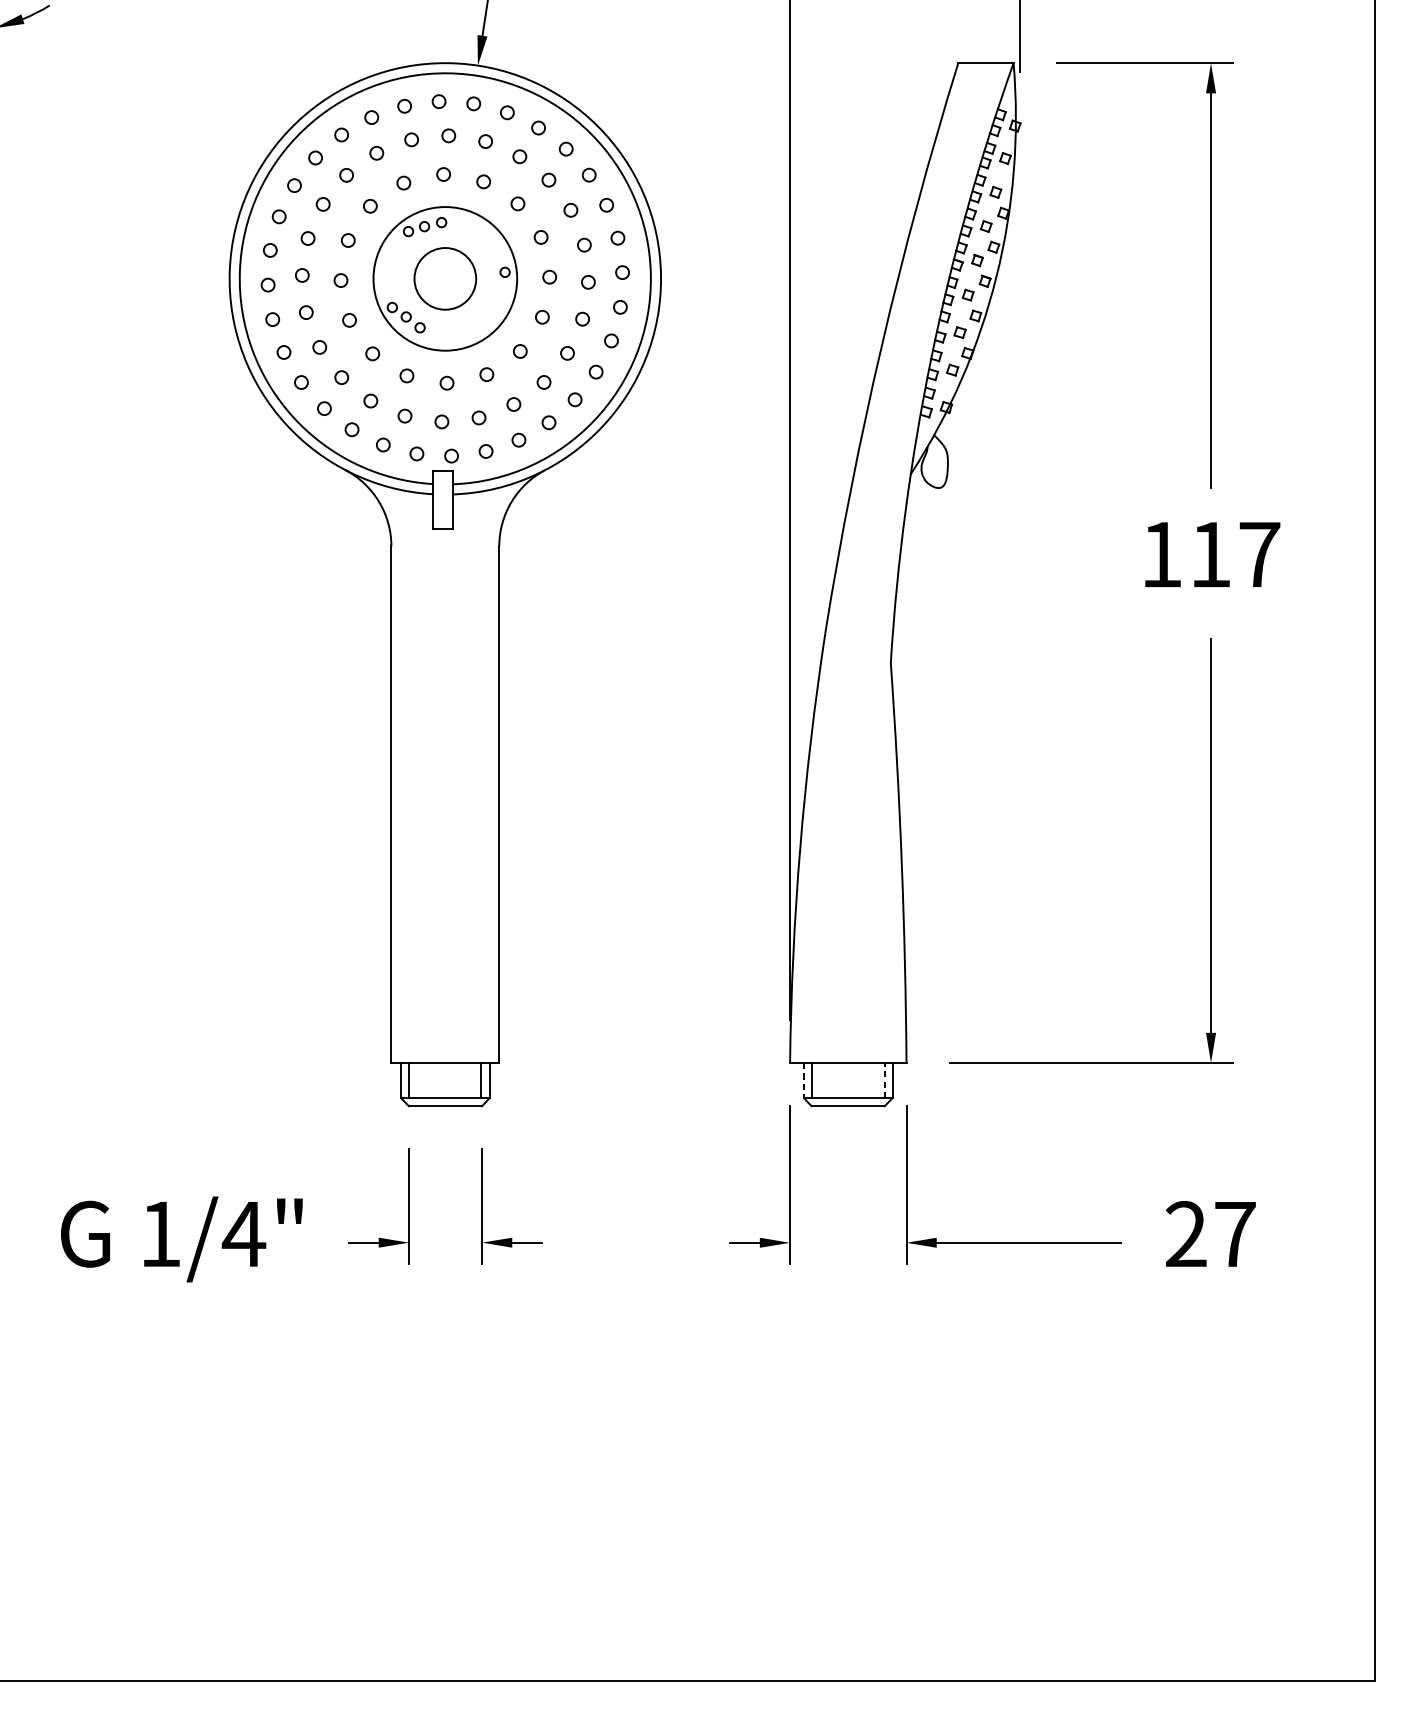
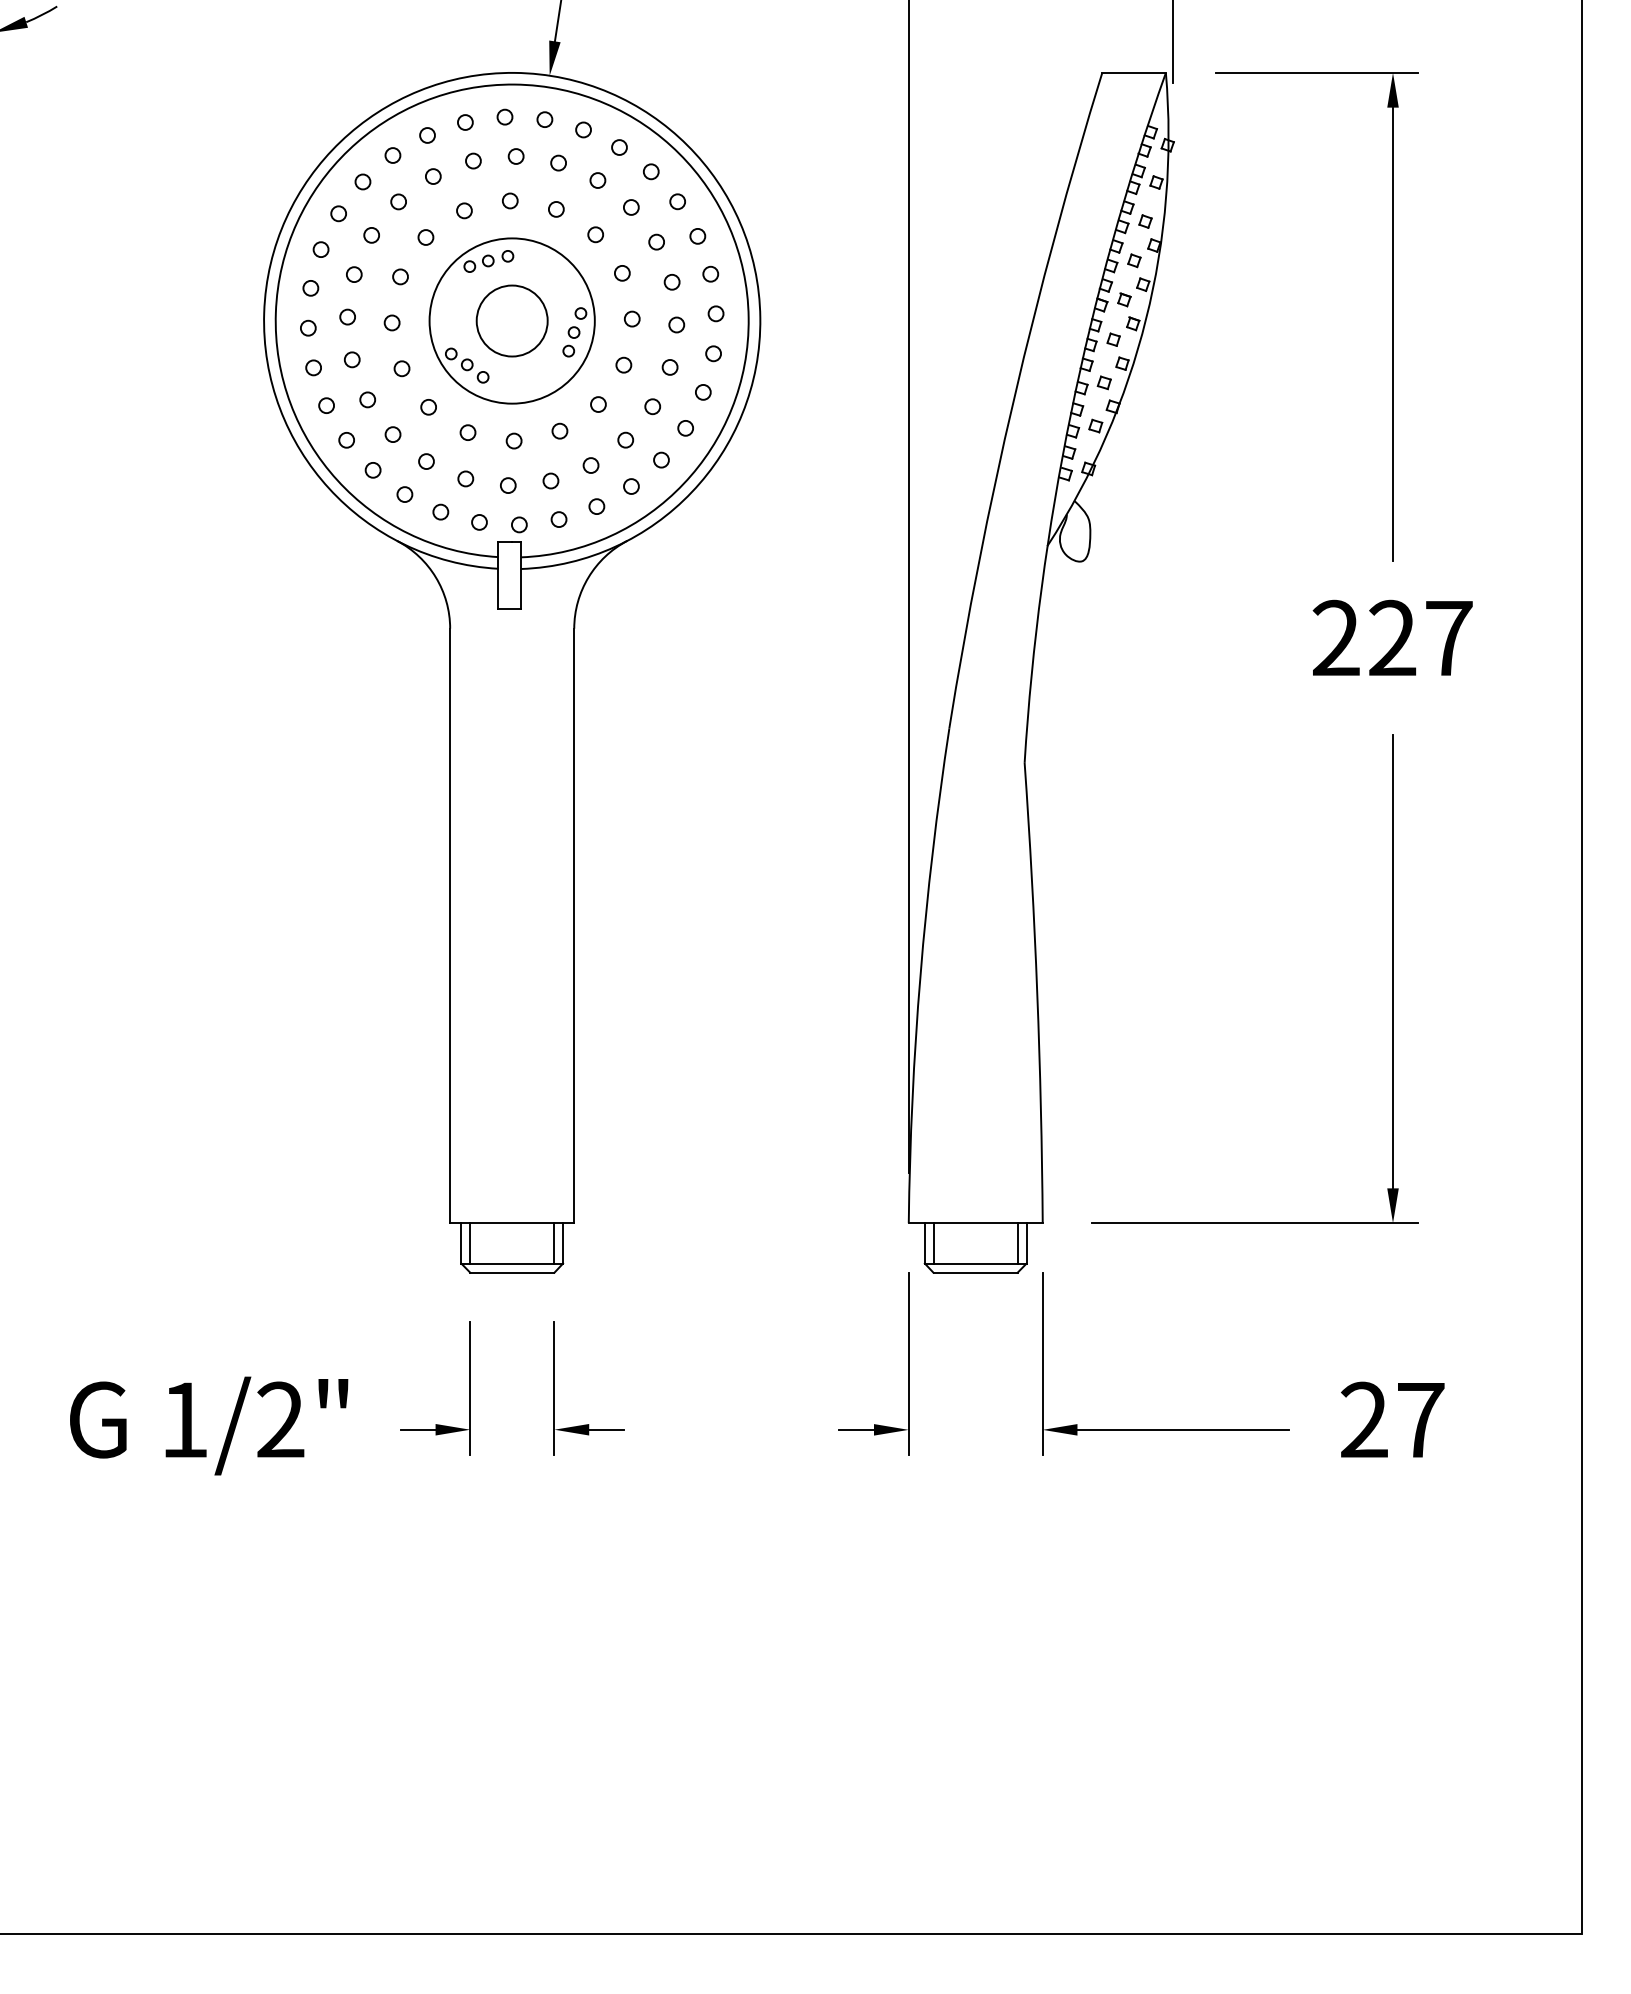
part: (496, 296) -> (571, 341), added
text: (1186, 553) -> (1364, 637), 117 -> 227
line: (885, 1079) -> (1018, 1242), dashed -> solid
line: (803, 1080) -> (924, 1243), dashed -> solid
text: (243, 1233) -> (280, 1419), 1/4" -> 1/2"

